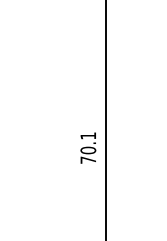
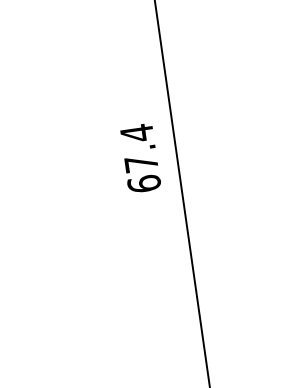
text: (88, 147) -> (140, 157), 70.1 -> 67.4

